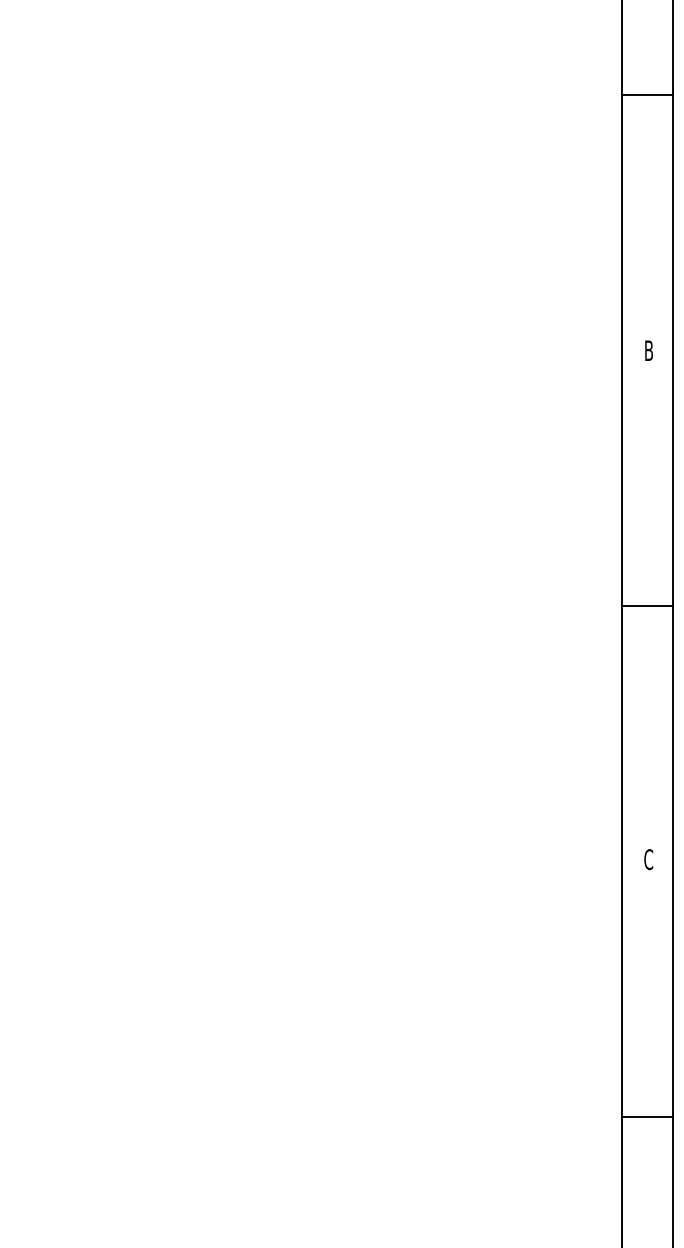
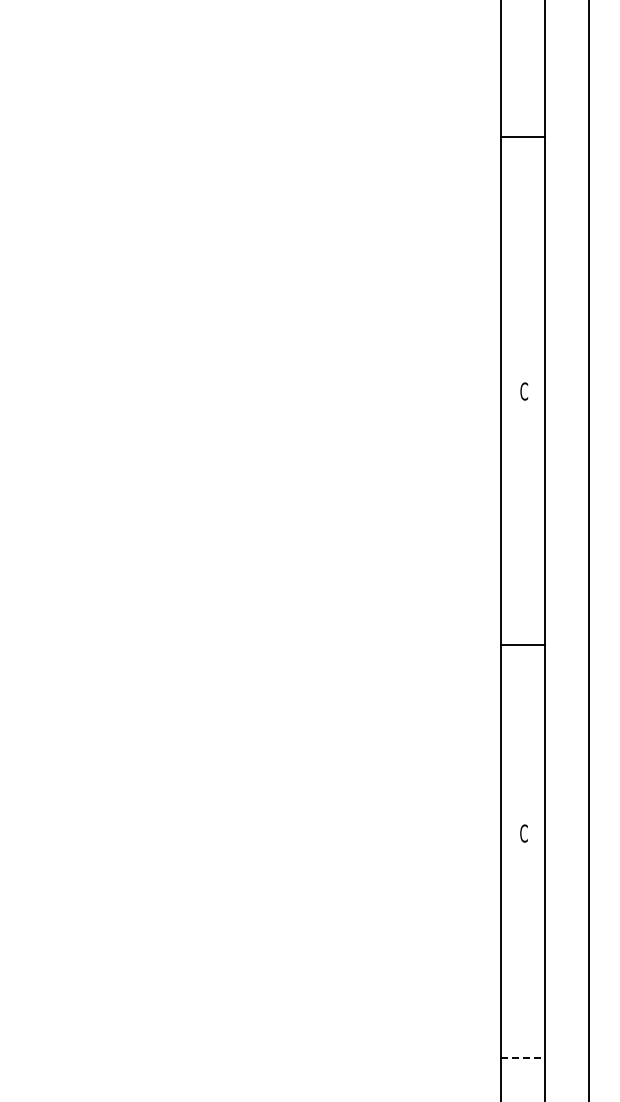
line: (646, 95) -> (522, 136), moved
text: (649, 350) -> (524, 391), B -> C
line: (646, 606) -> (522, 644), moved
line: (648, 1117) -> (523, 1057), solid -> dashed

